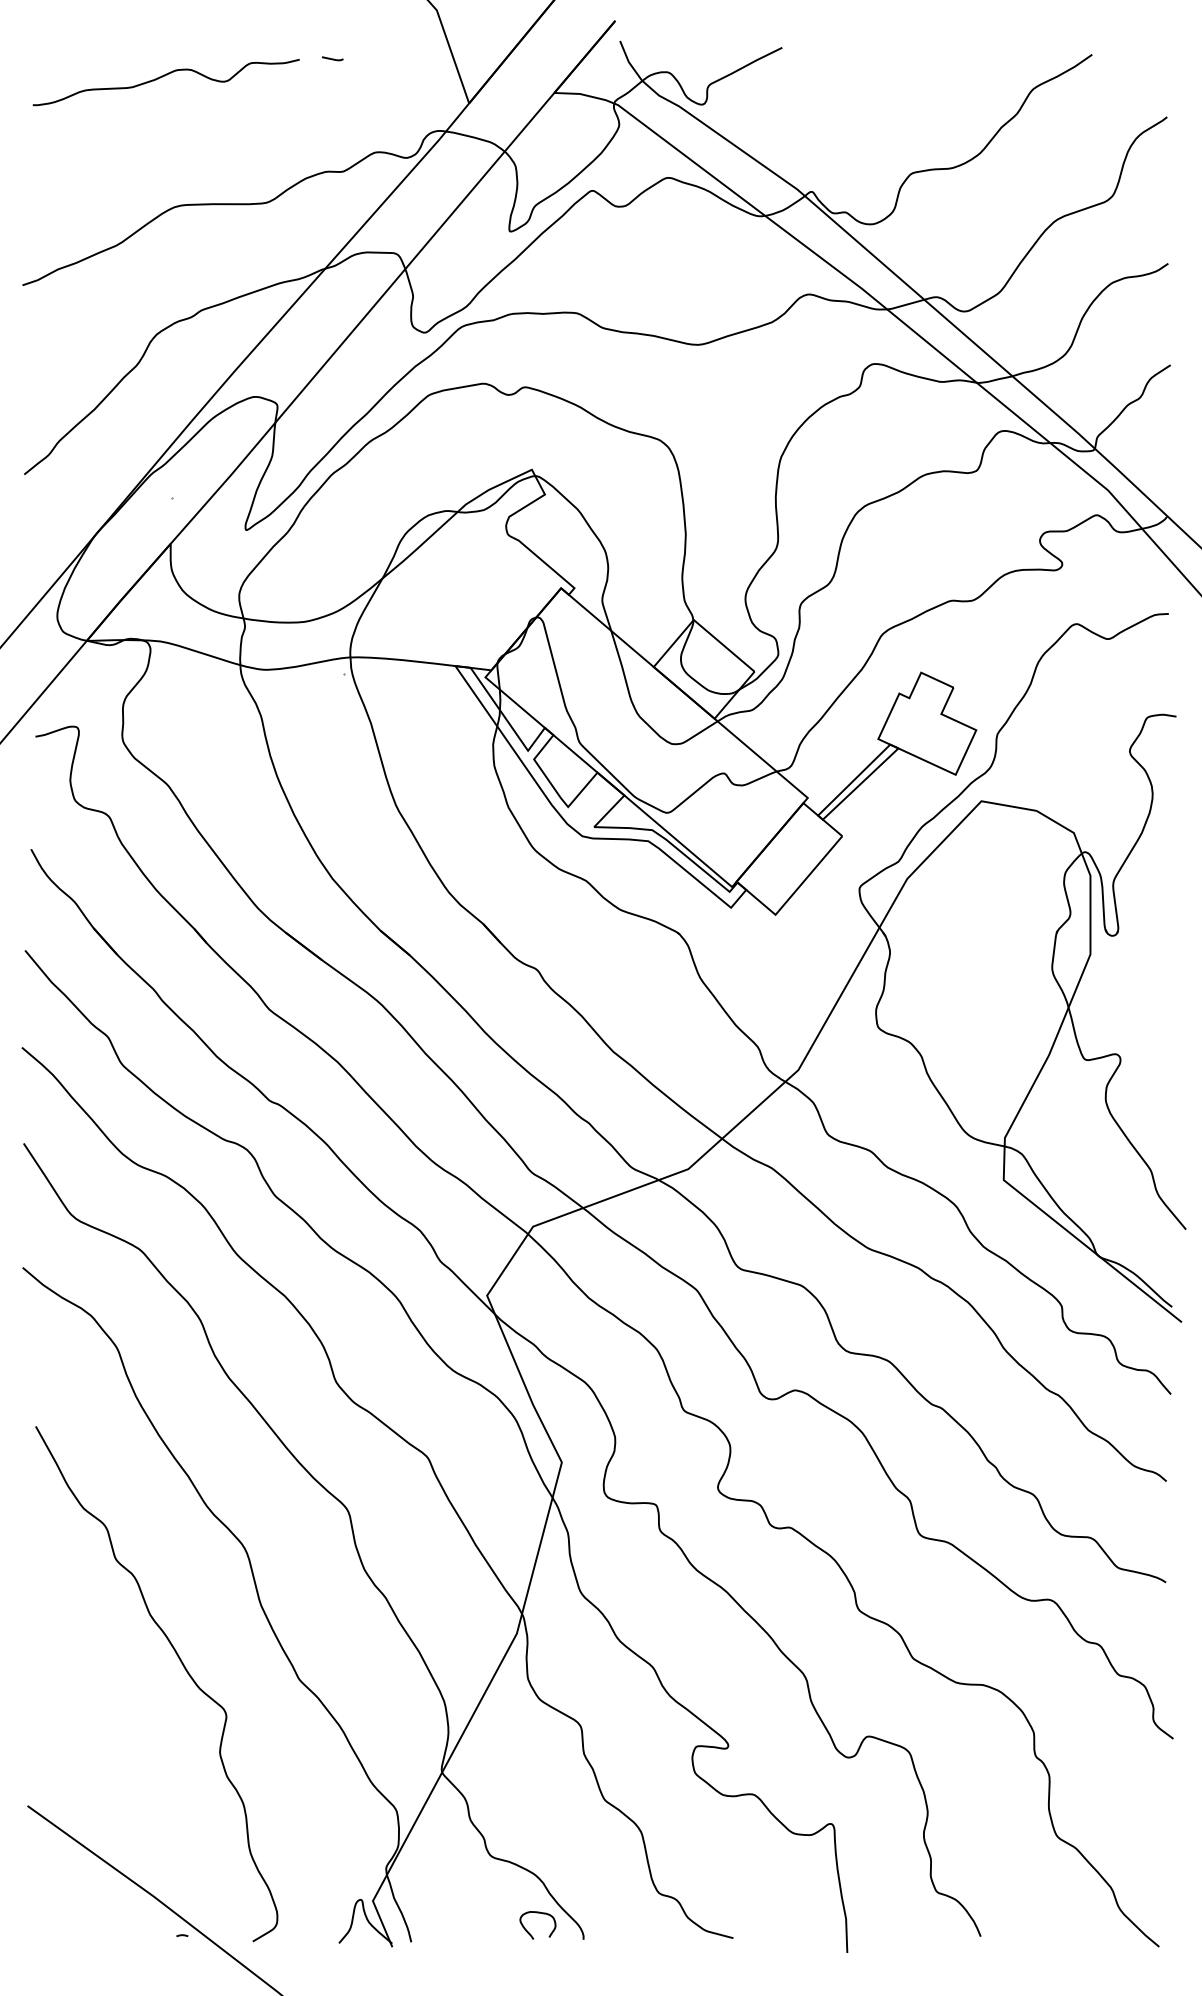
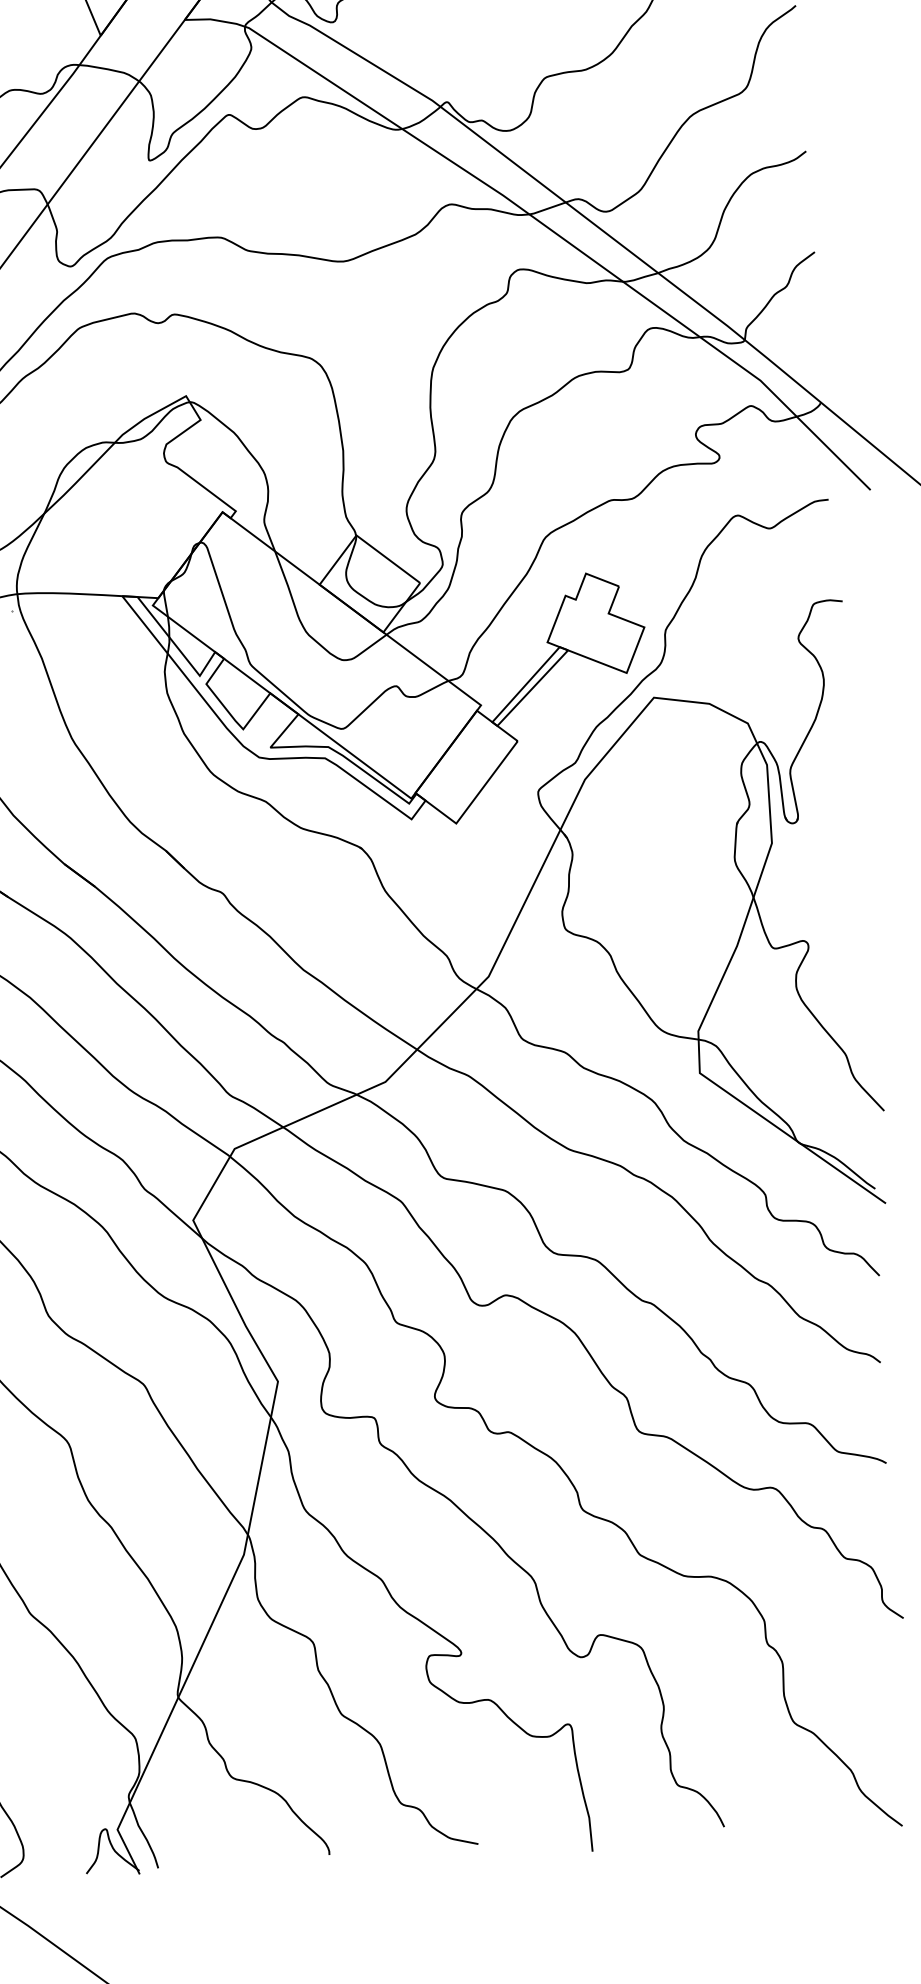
curve: (529, 1932) -> (275, 1851), removed

